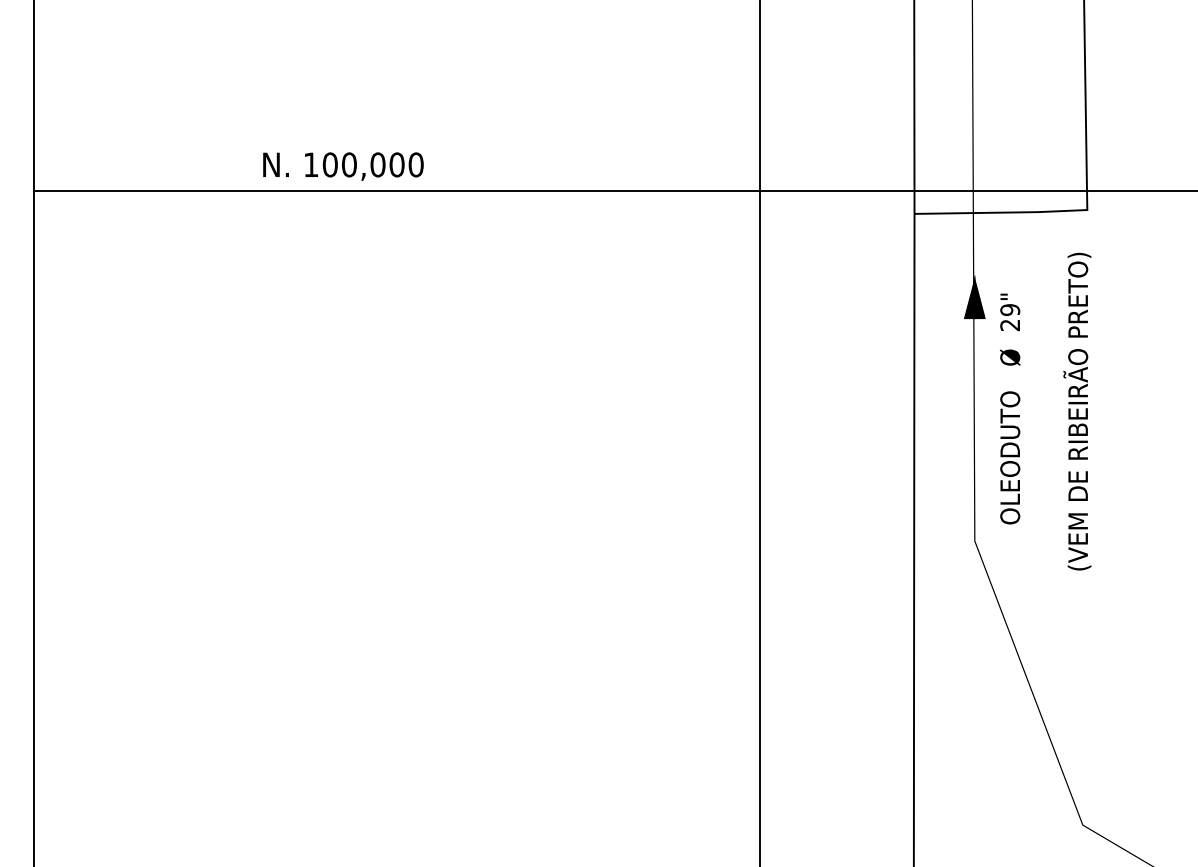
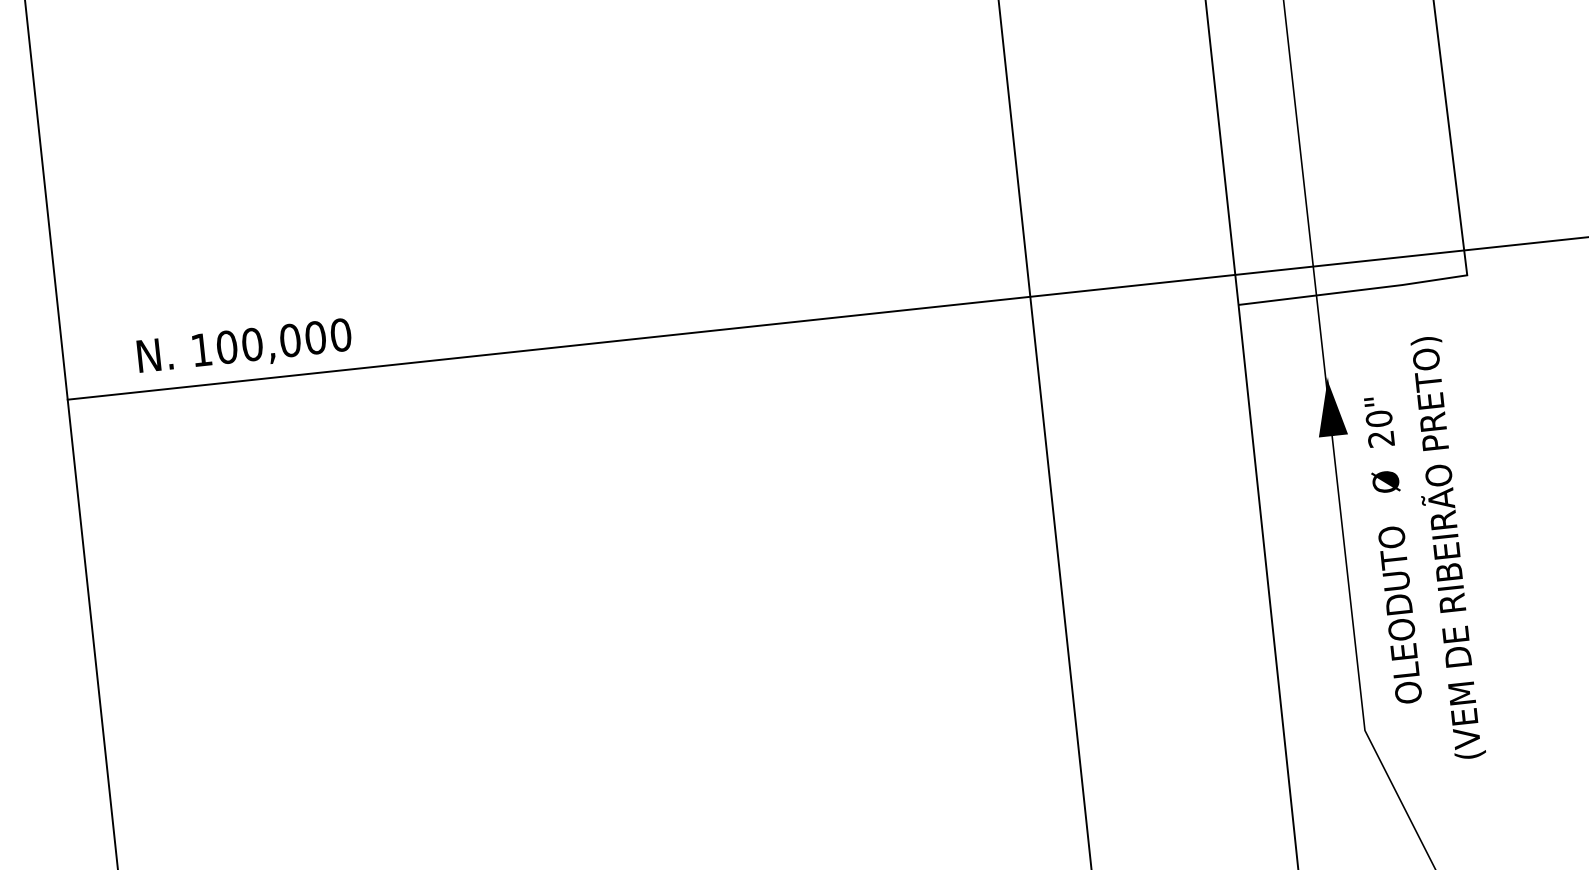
text: (343, 166) -> (244, 347), moved
text: (1010, 310) -> (1379, 419), 29" -> 20"
text: (1077, 411) -> (1445, 547), moved

